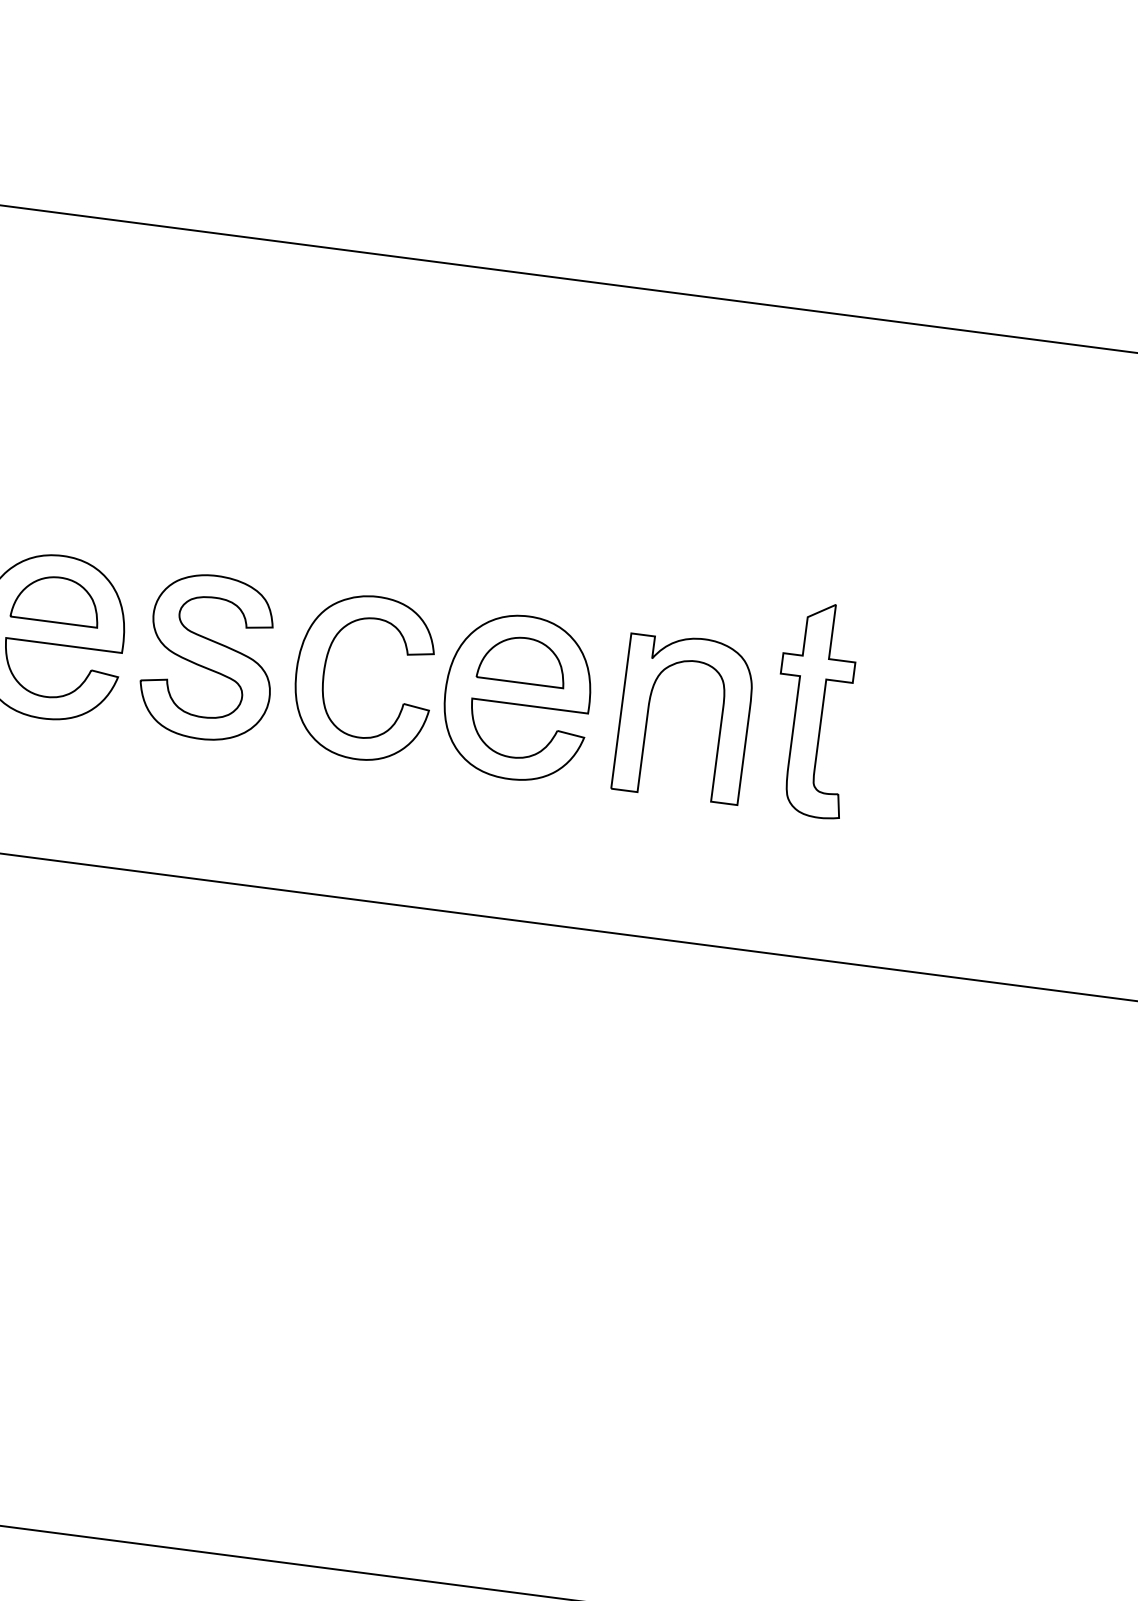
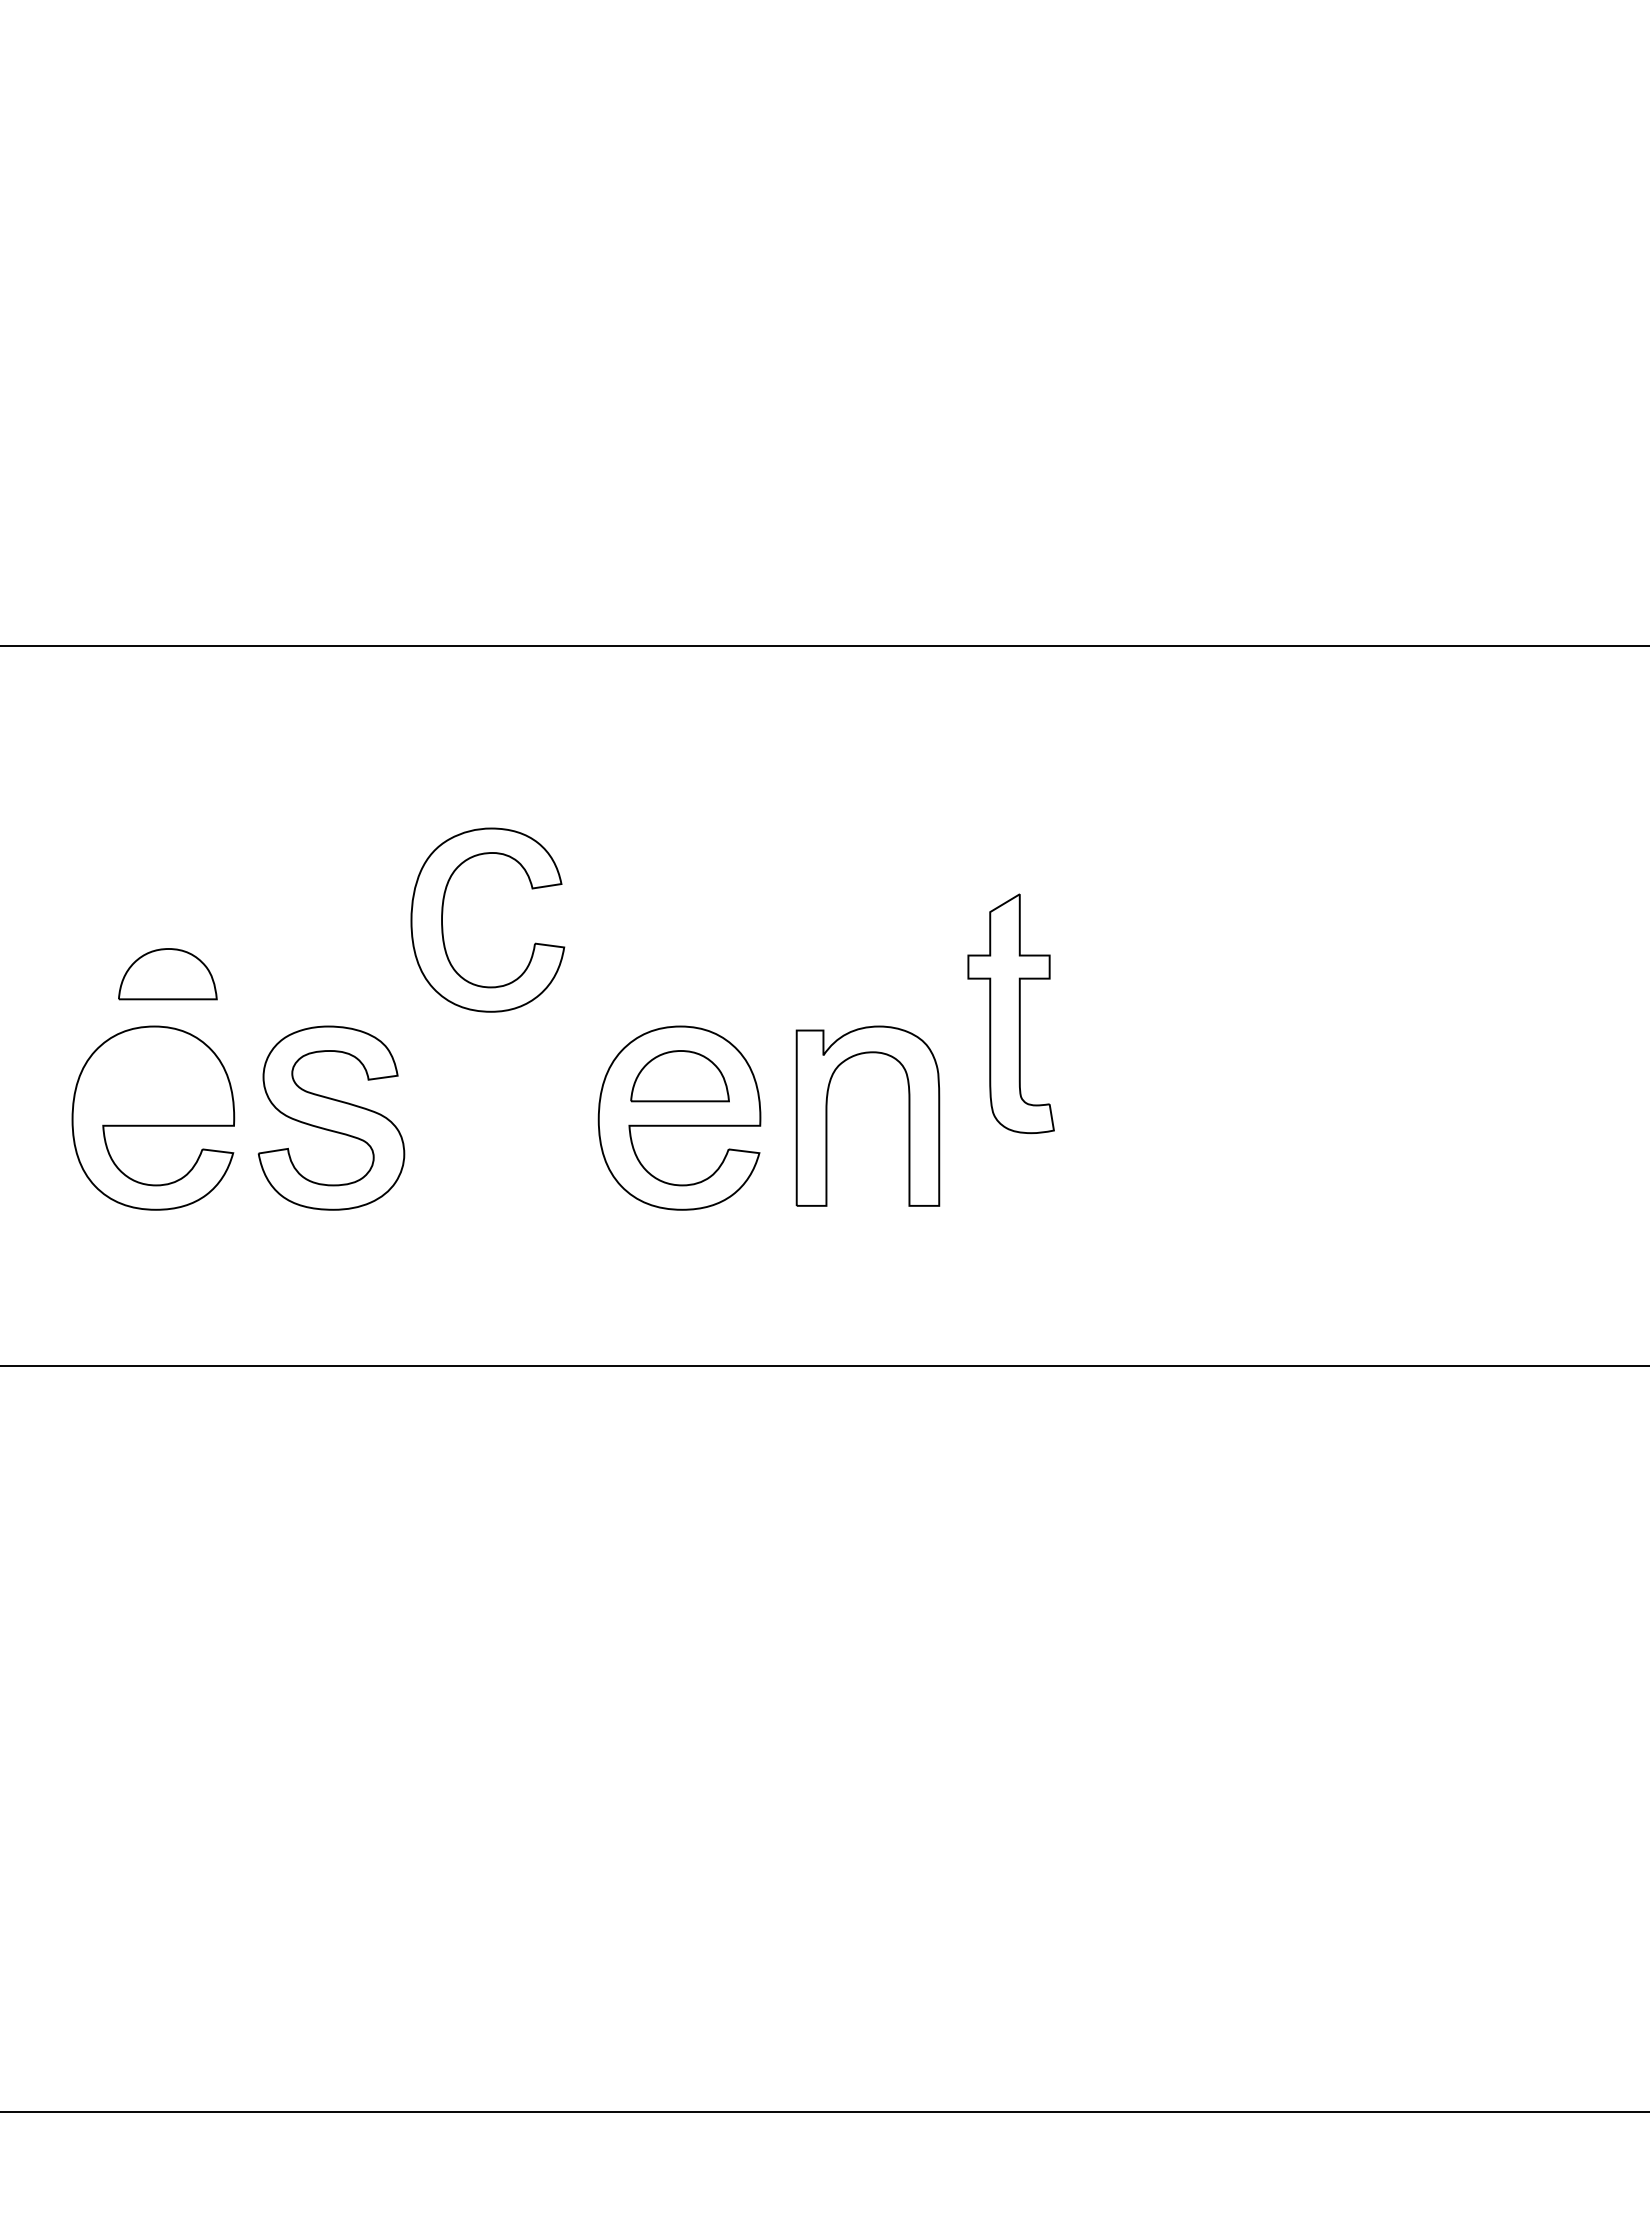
part: (56, 600) -> (167, 974), moved
part: (326, 666) -> (443, 913), moved
part: (814, 709) -> (1010, 1013), moved

